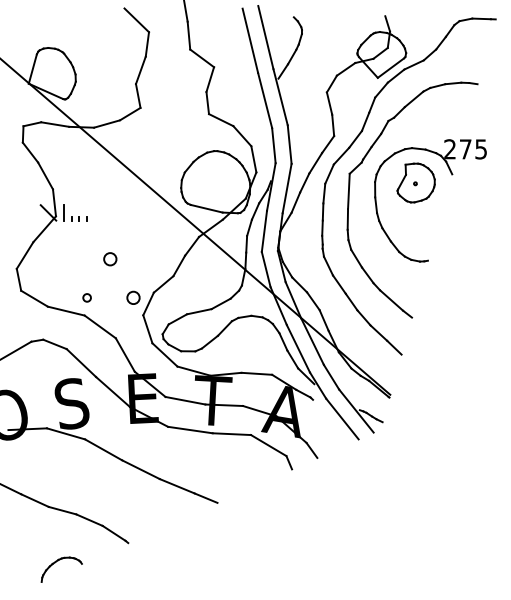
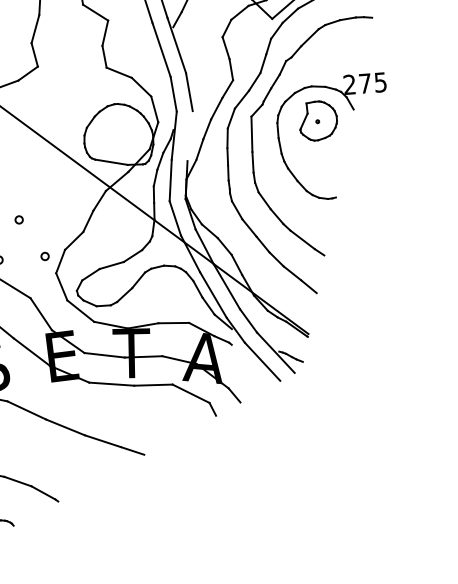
line: (286, 188) -> (189, 136), removed
circle: (110, 259) -> (19, 220), size x0.6
circle: (133, 297) -> (45, 256), size x0.6

